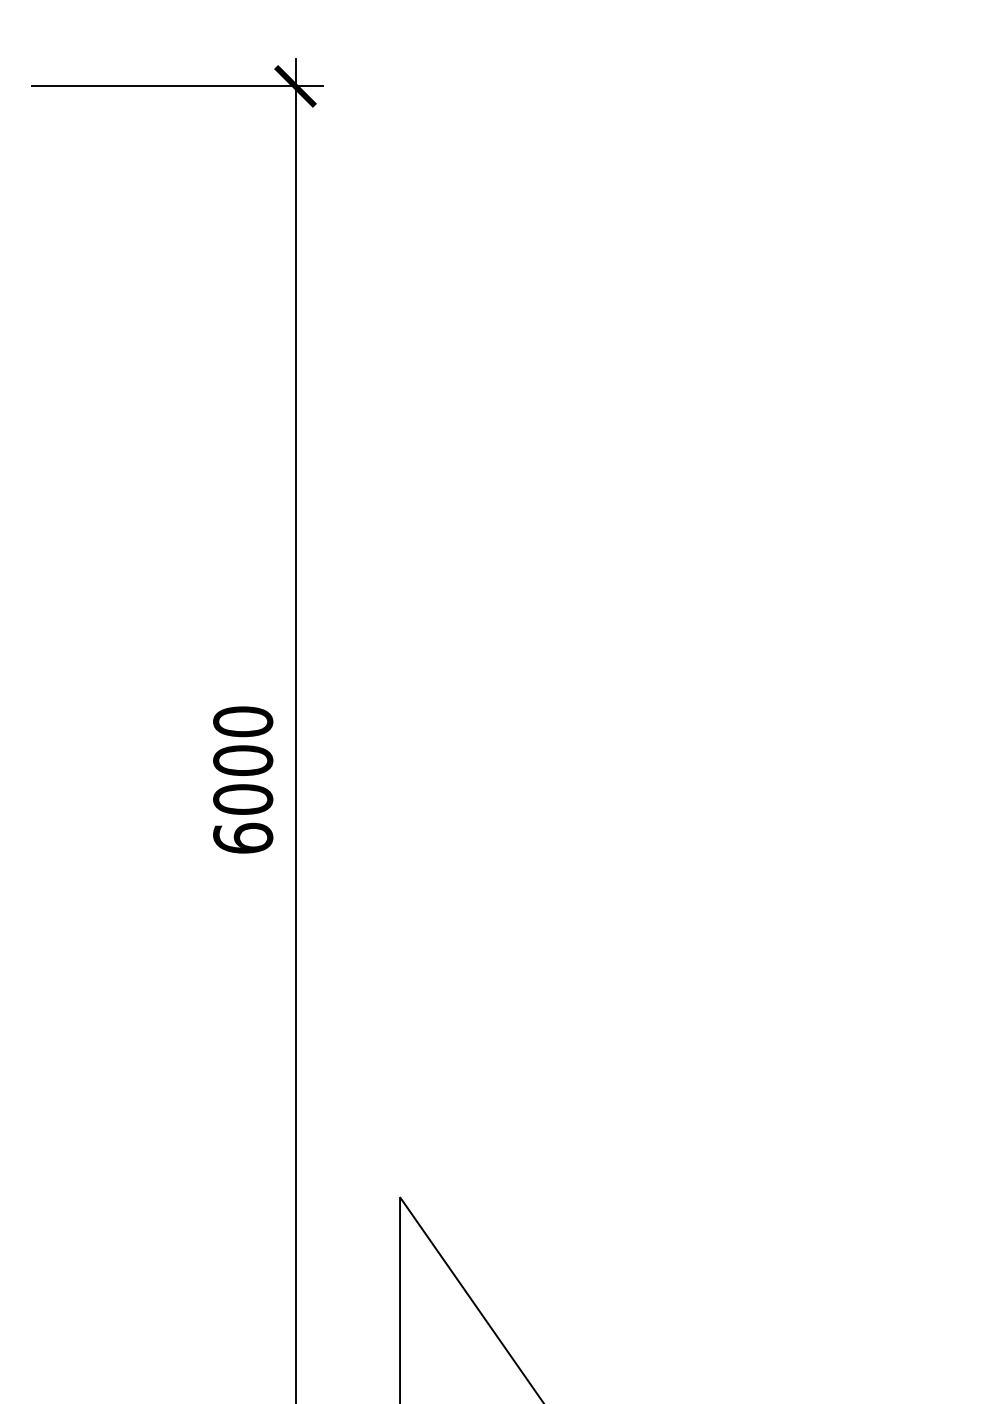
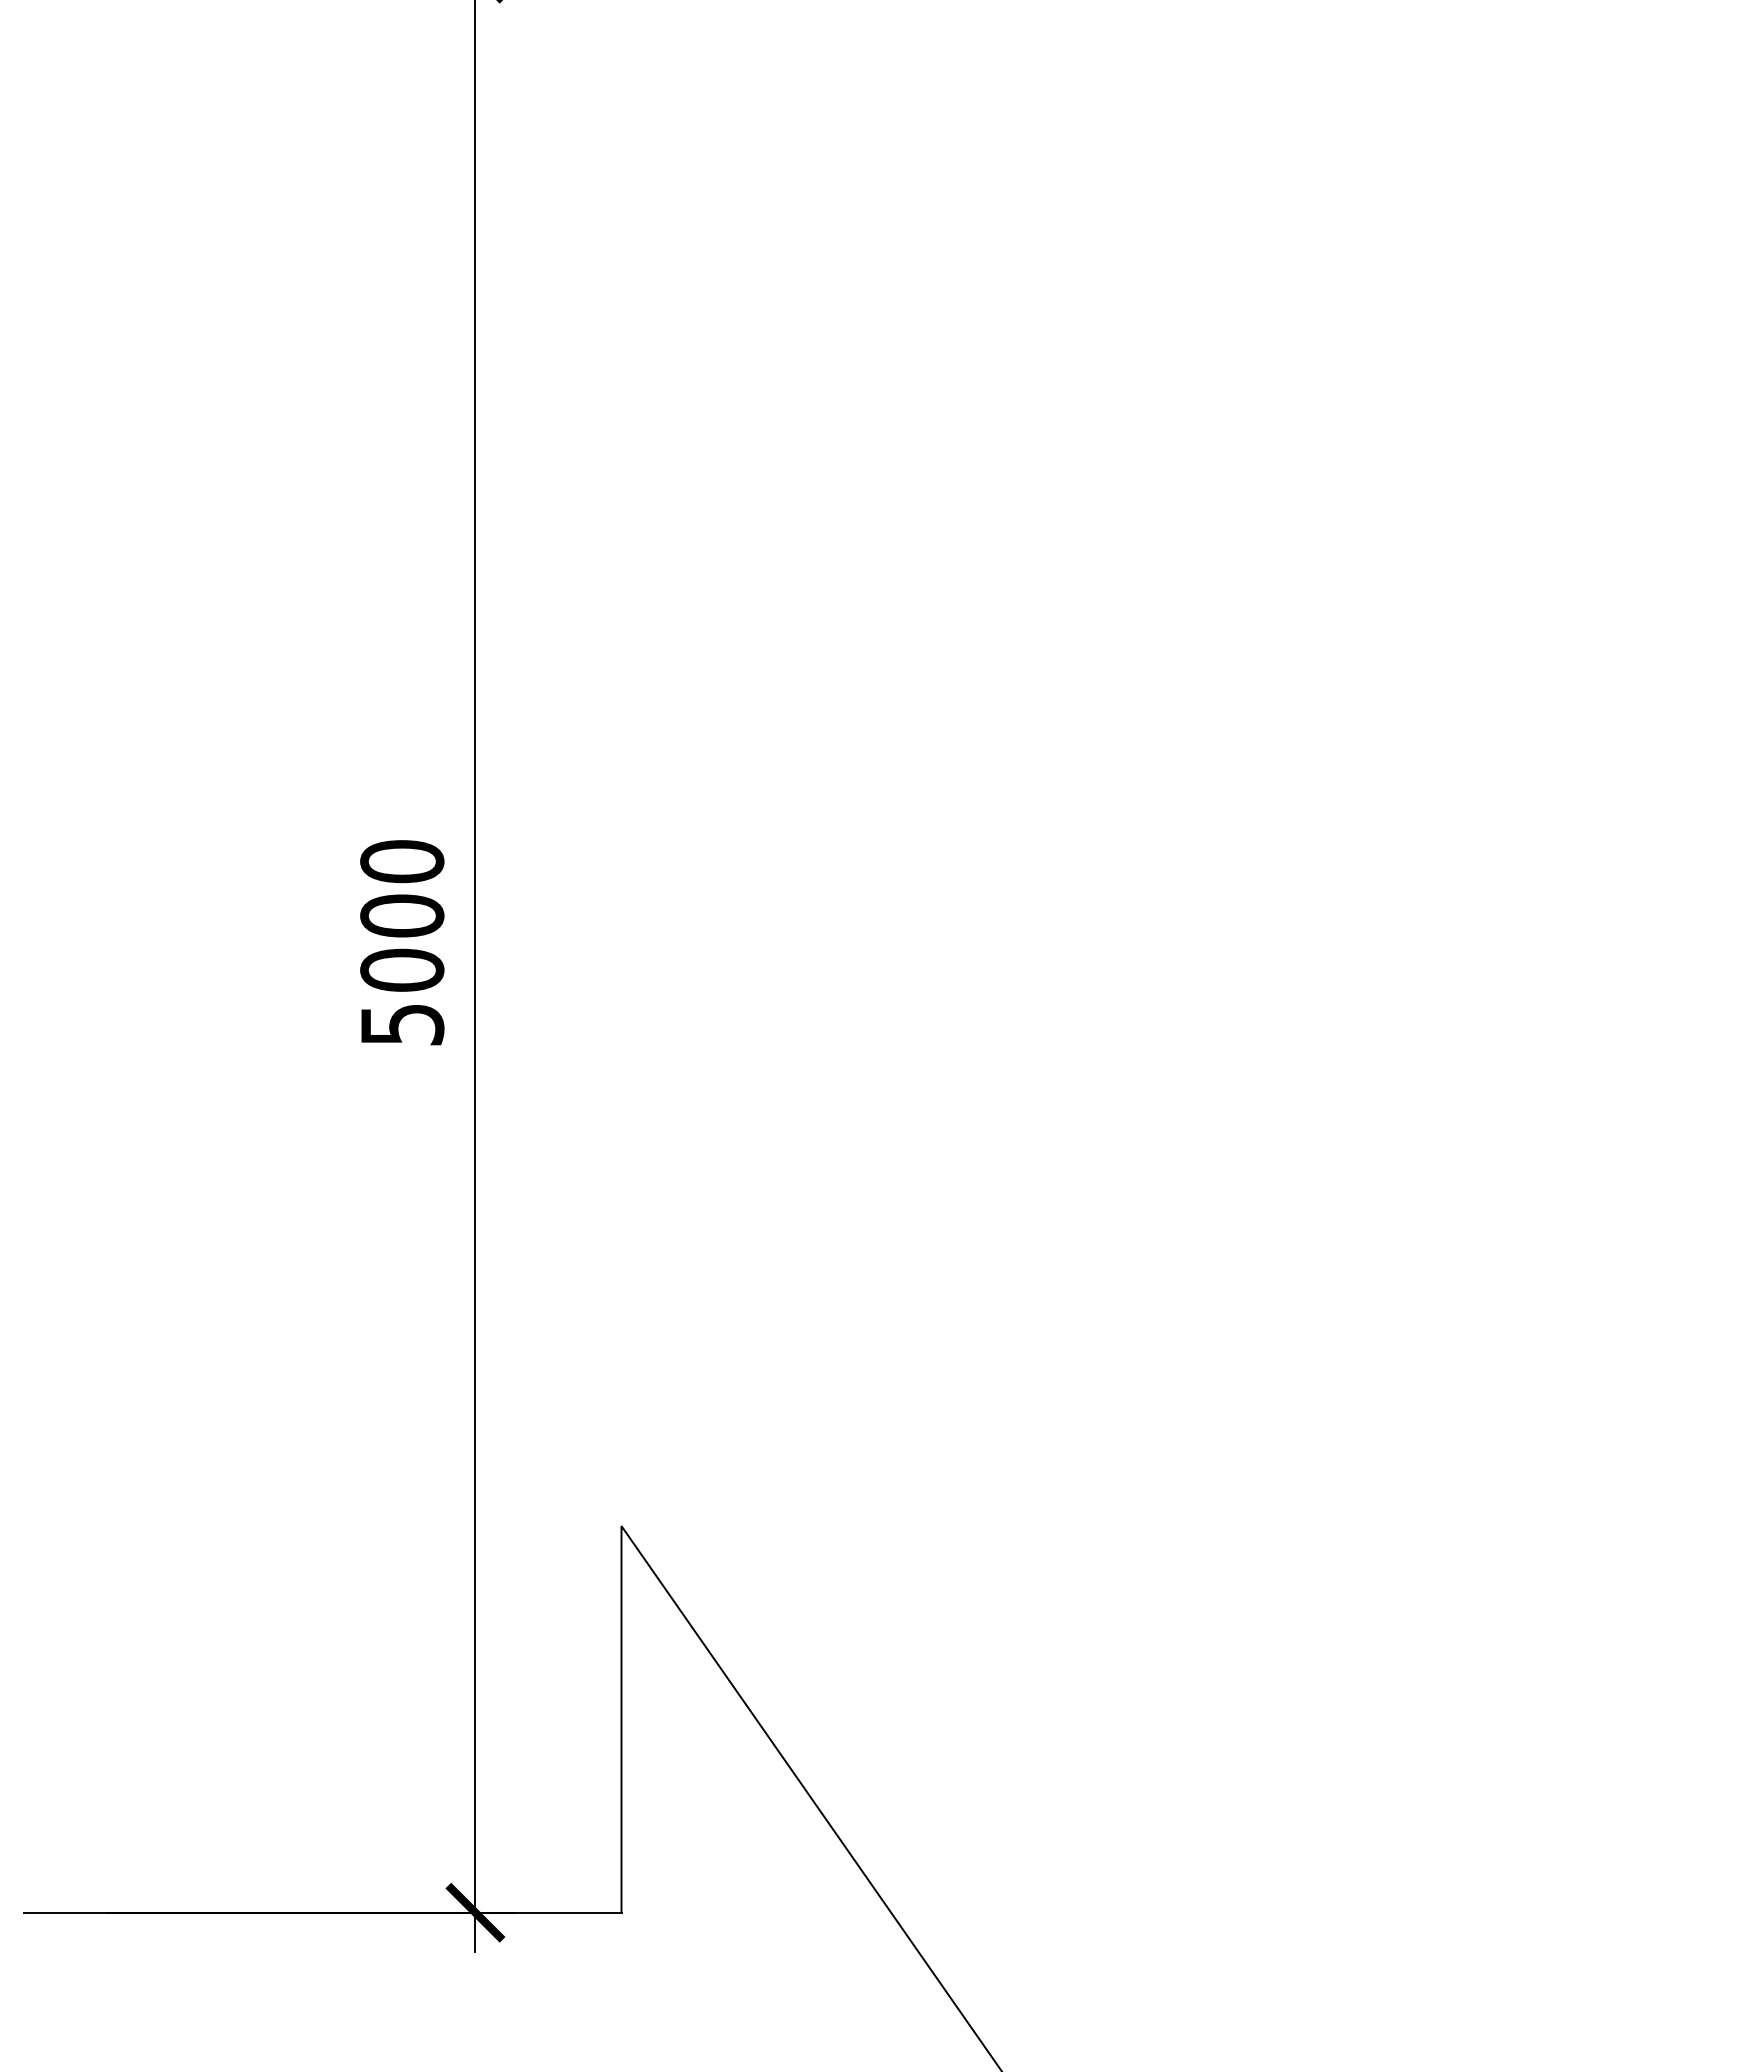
text: (243, 837) -> (402, 1023), 6000 -> 5000

